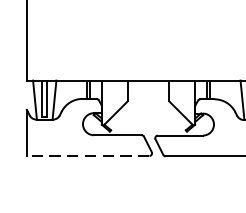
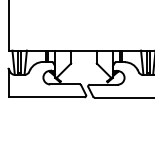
line: (88, 156) -> (46, 97), dashed -> solid

